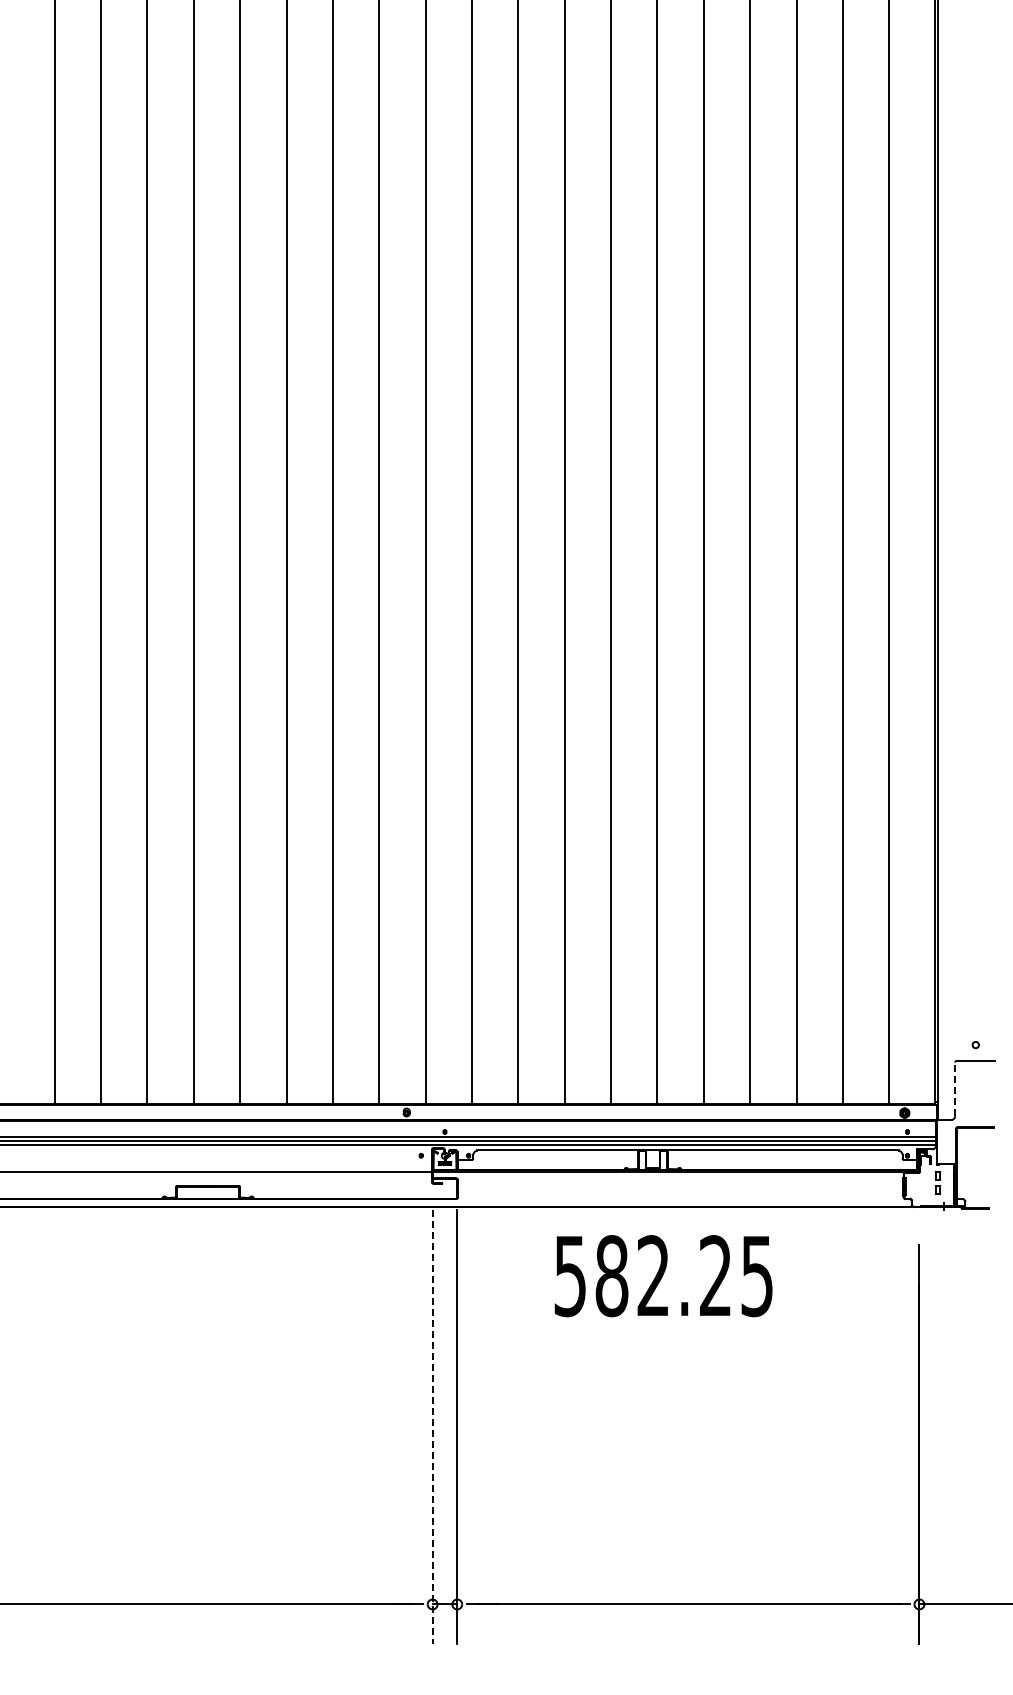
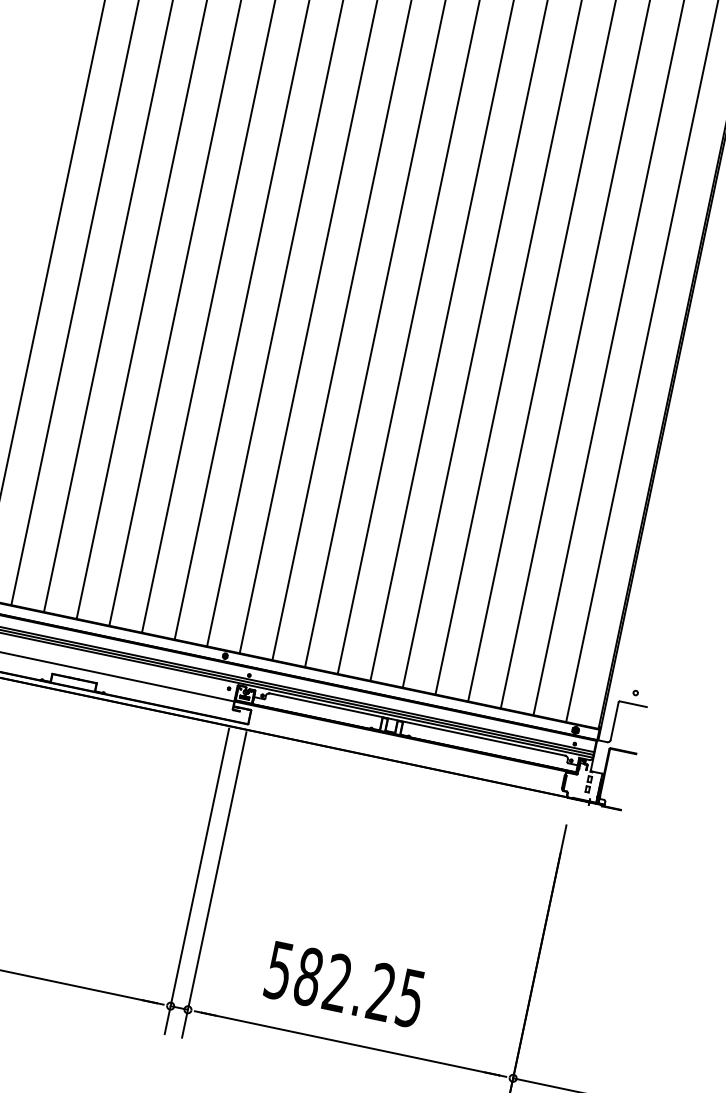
line: (955, 1089) -> (614, 721), dashed -> solid
text: (663, 1276) -> (344, 984), moved
line: (432, 1427) -> (196, 881), dashed -> solid

